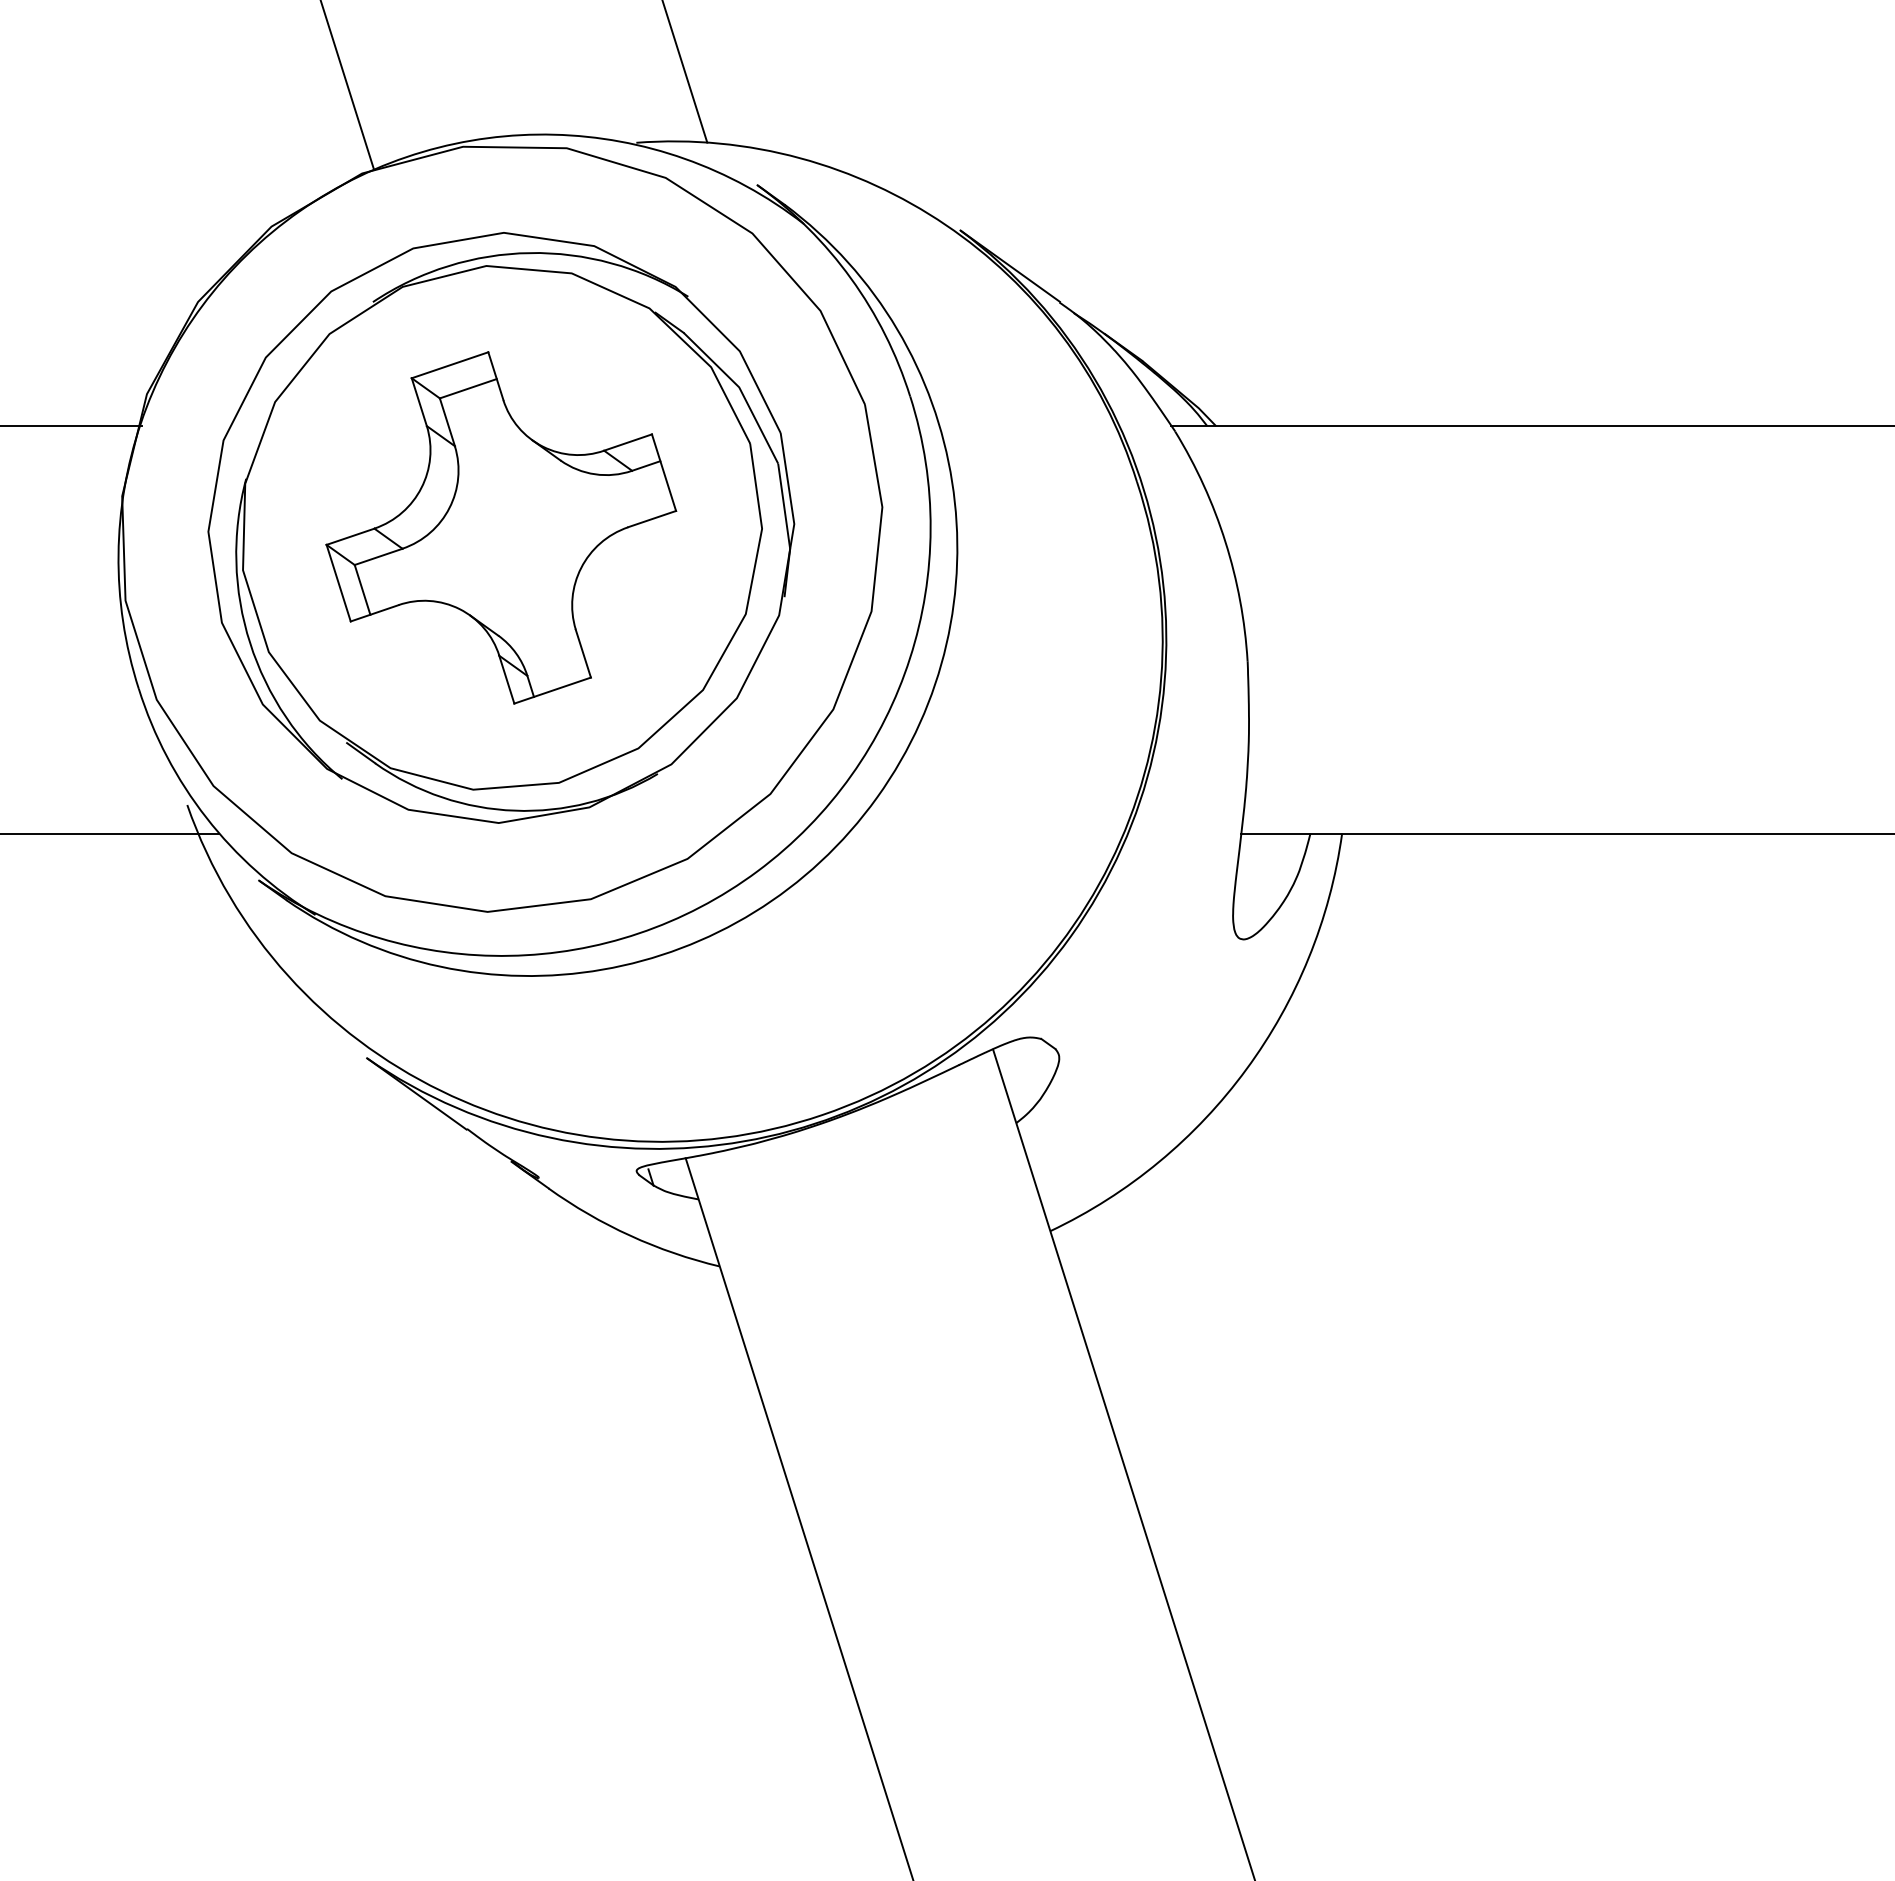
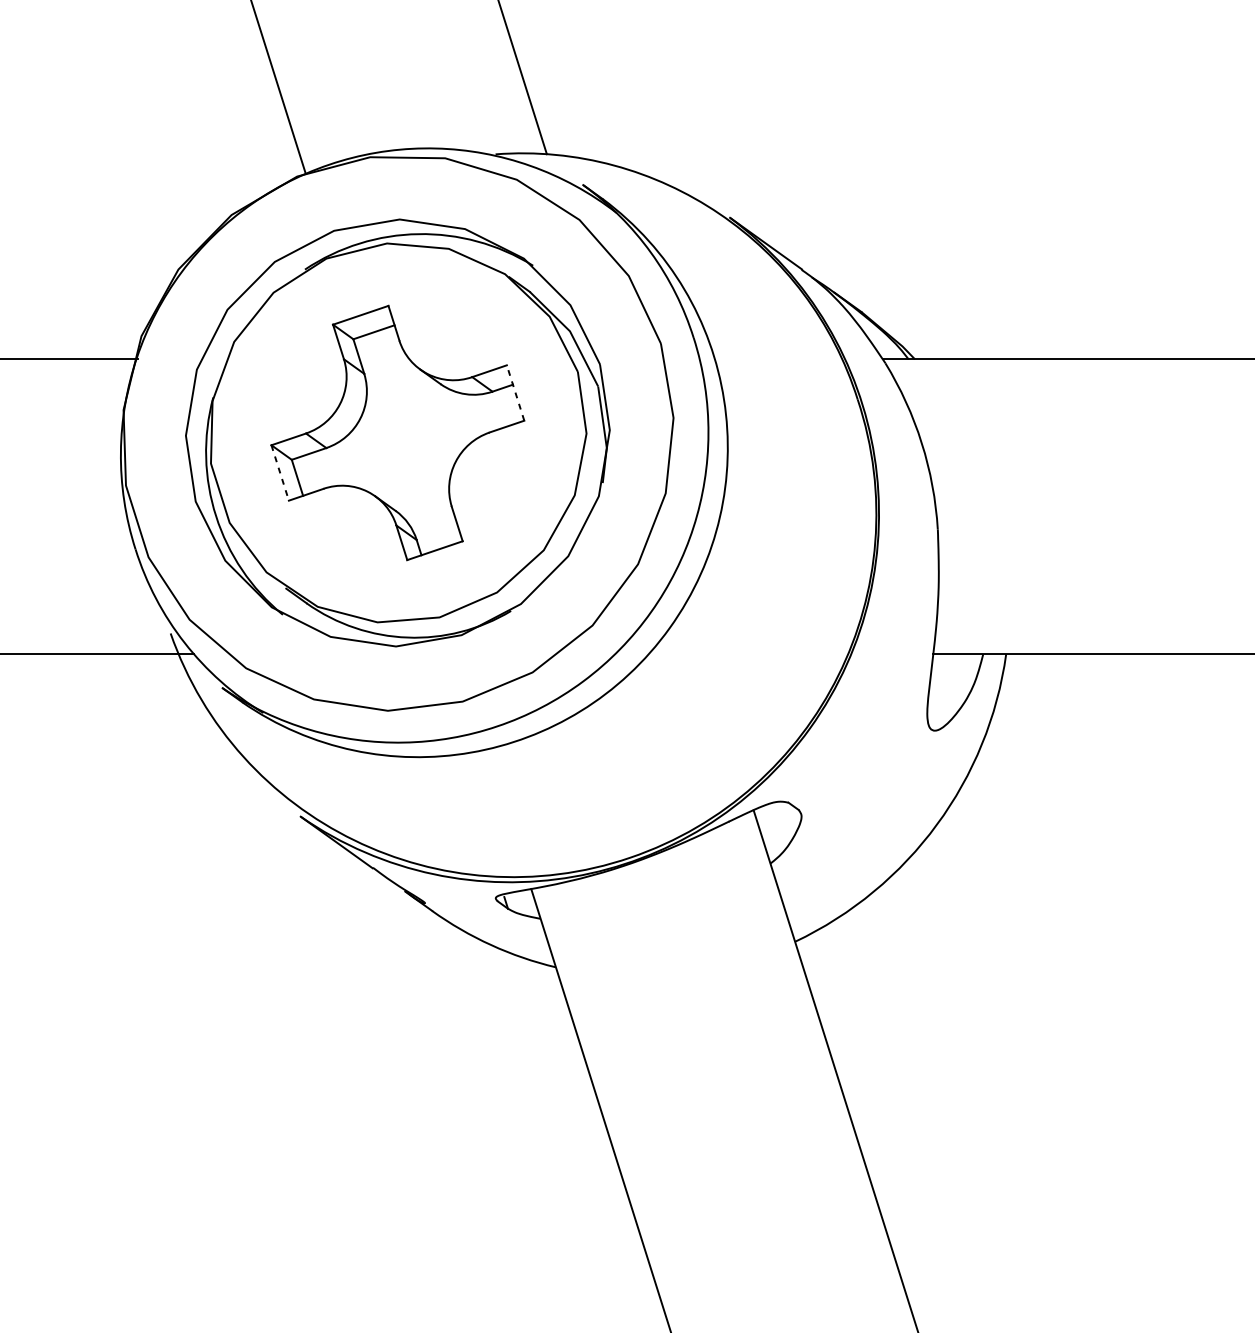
line: (663, 472) -> (515, 392), solid -> dashed
line: (338, 583) -> (280, 473), solid -> dashed

